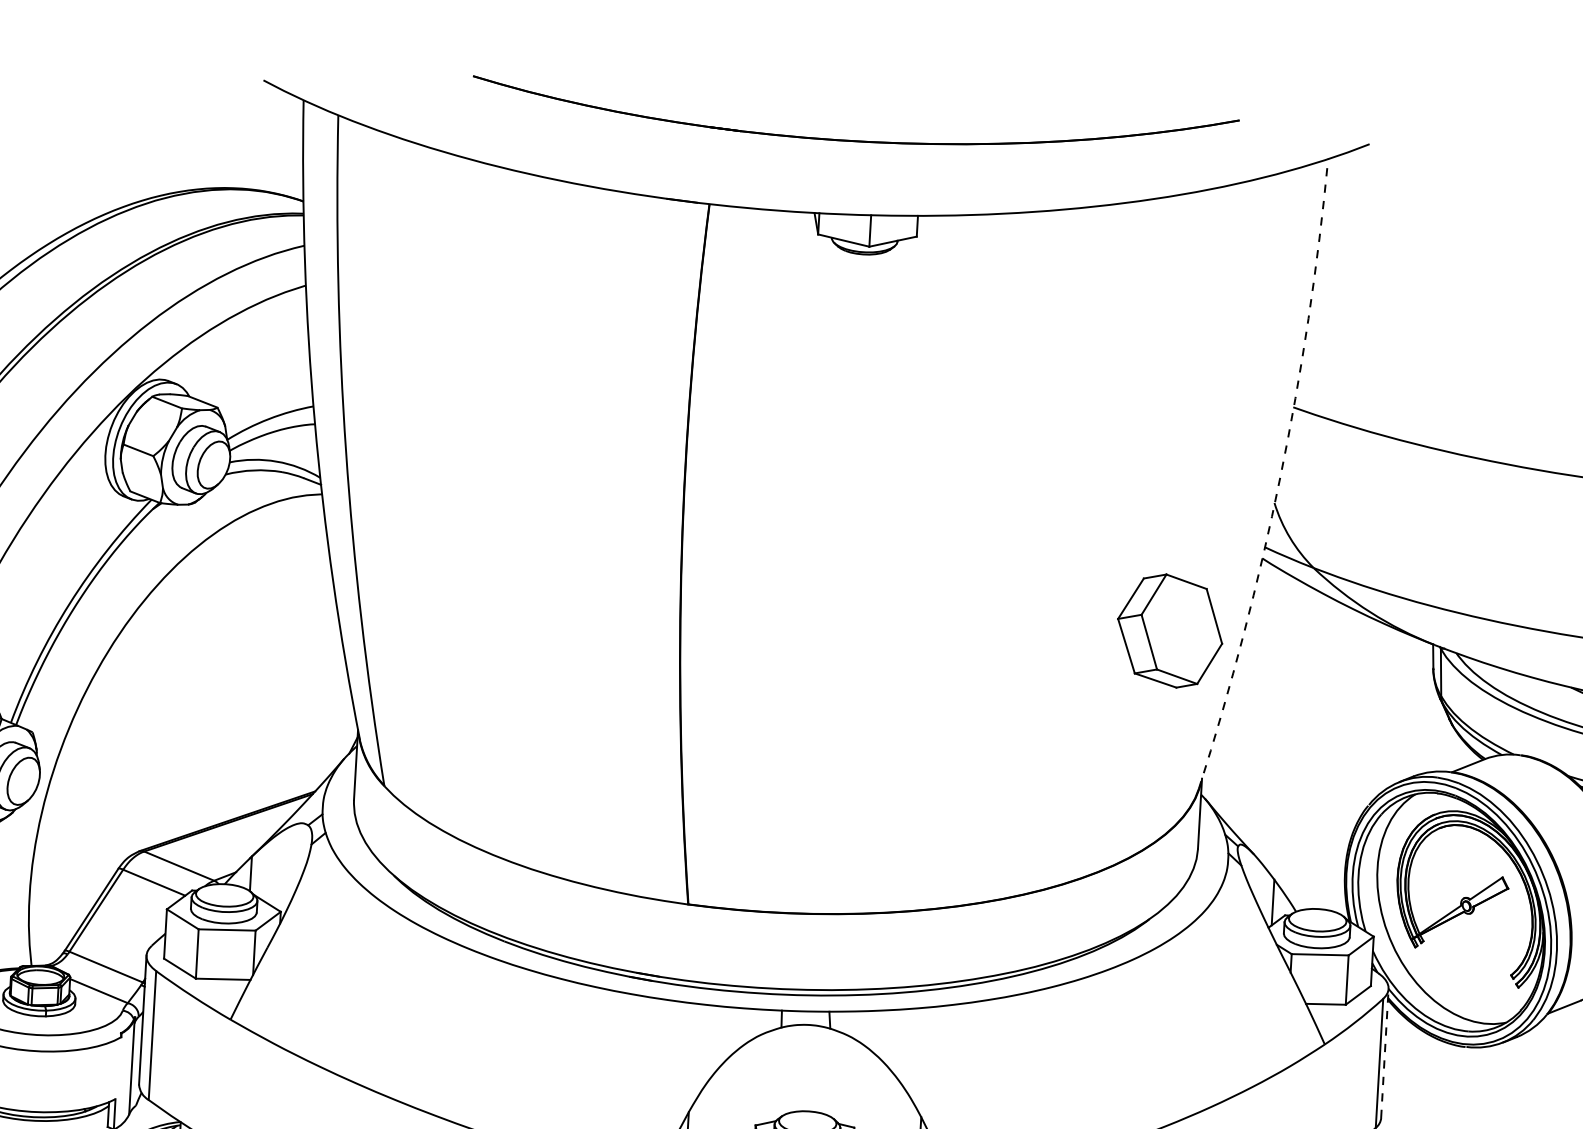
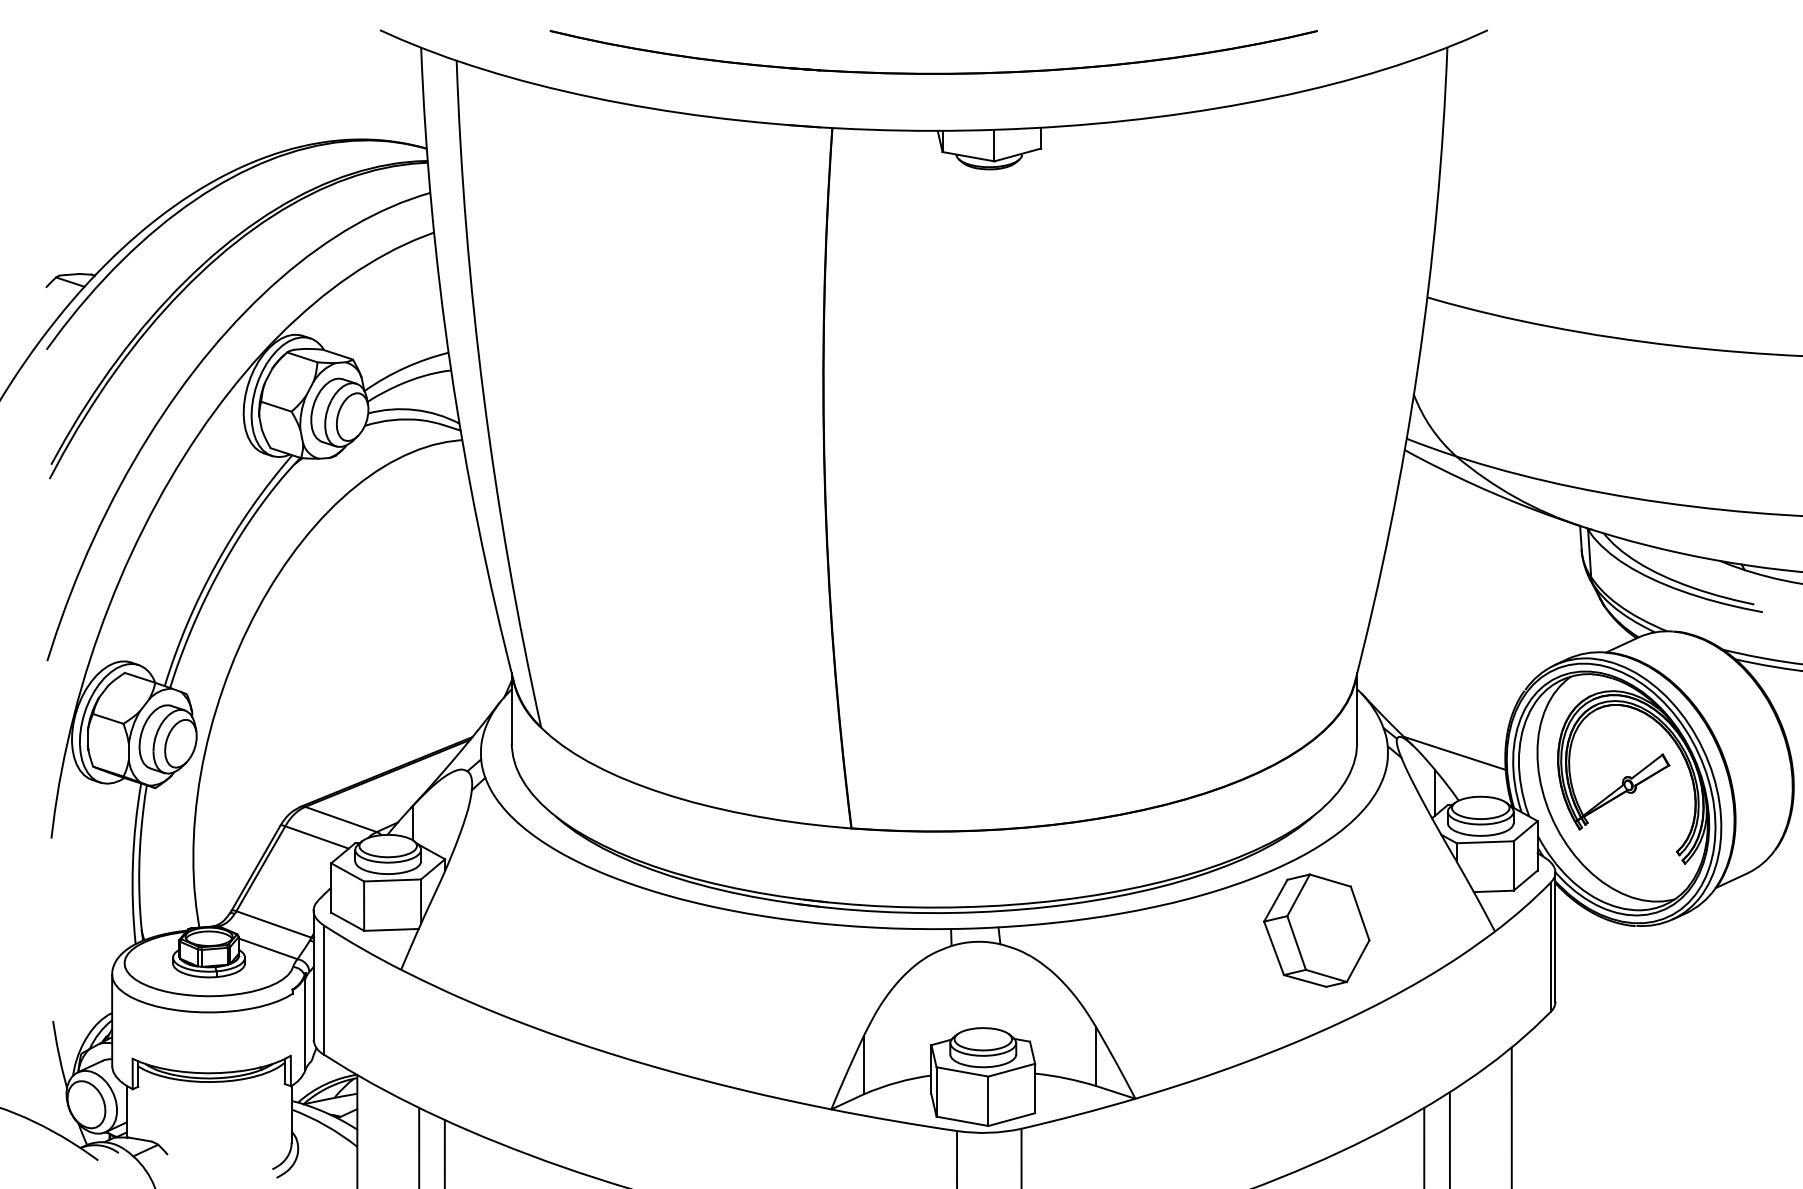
part: (853, 139) -> (933, 72), moved
arc: (1279, 476) -> (1417, 367), dashed -> solid
part: (1169, 630) -> (1316, 930), moved
line: (1294, 863) -> (1454, 752), added
line: (1384, 1053) -> (1555, 937), dashed -> solid

